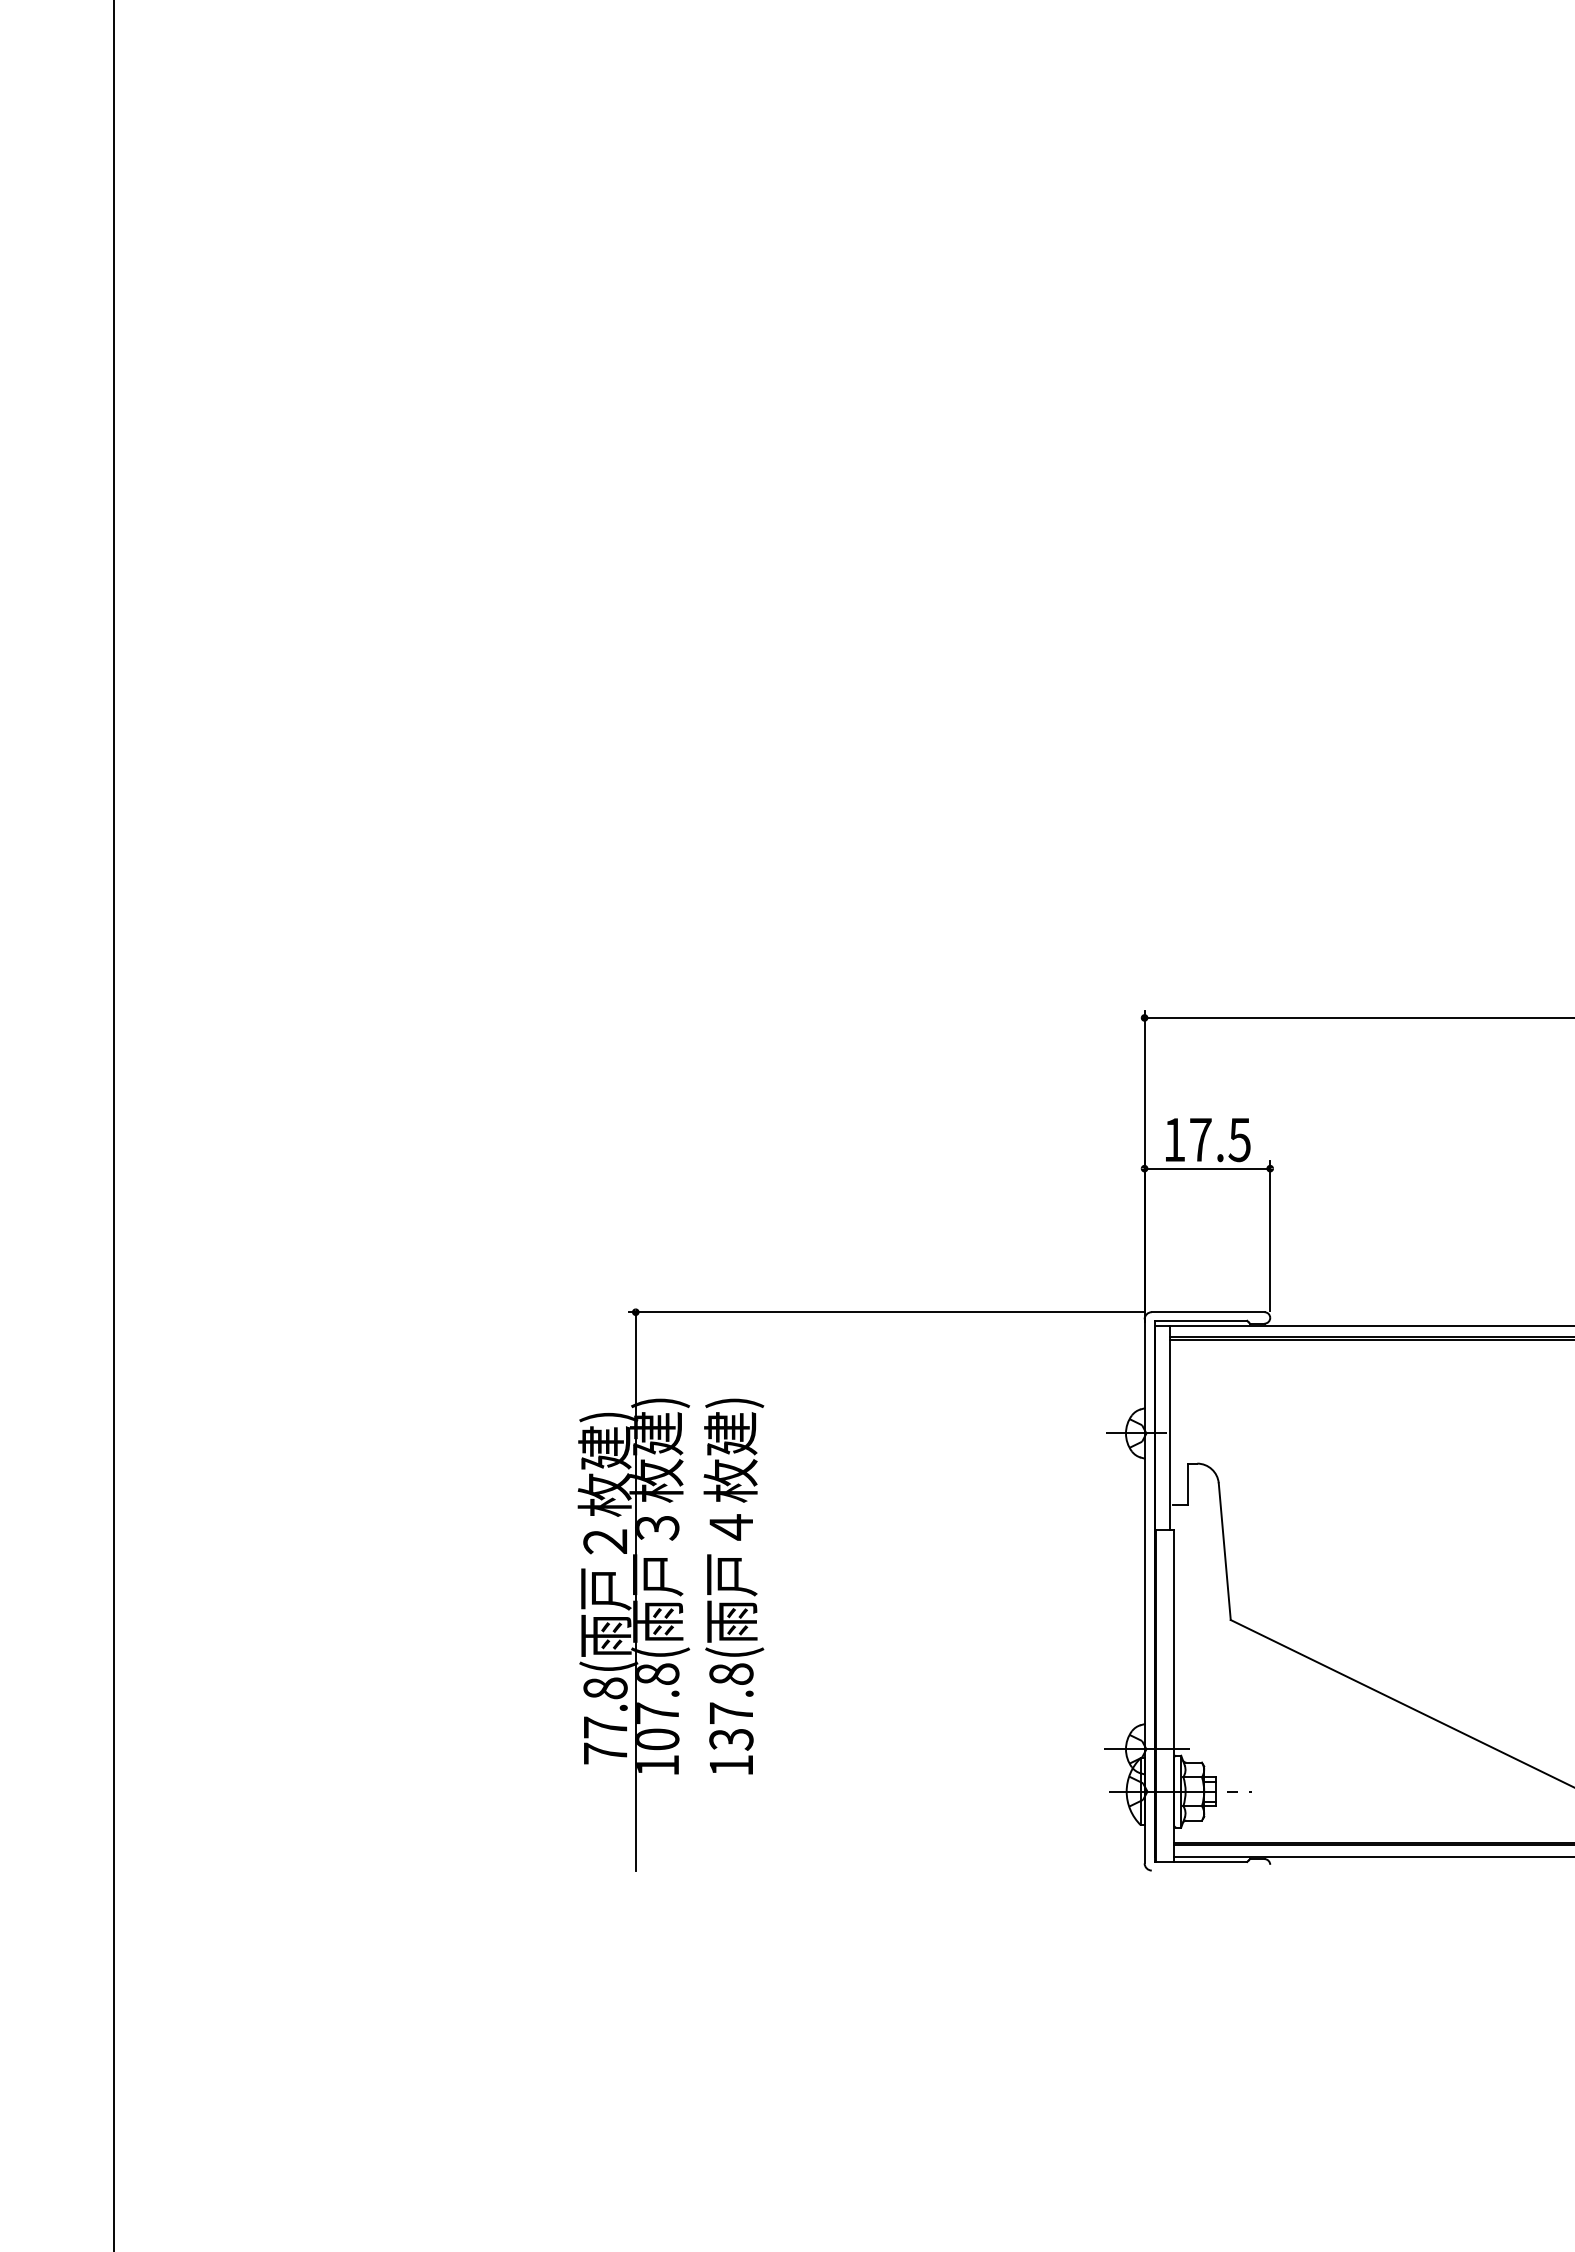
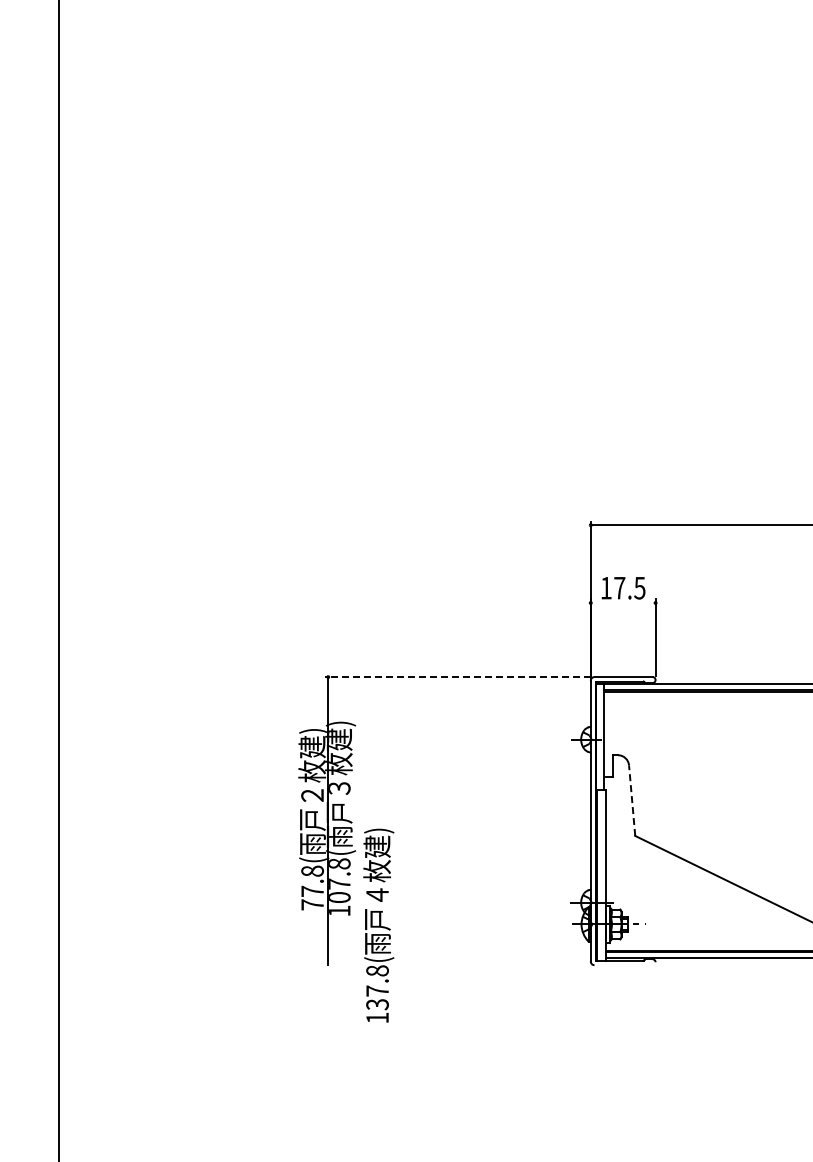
line: (1206, 1169) -> (622, 603), removed
line: (886, 1312) -> (457, 677), solid -> dashed
line: (1225, 1551) -> (632, 800), solid -> dashed
text: (733, 1586) -> (378, 925), moved

